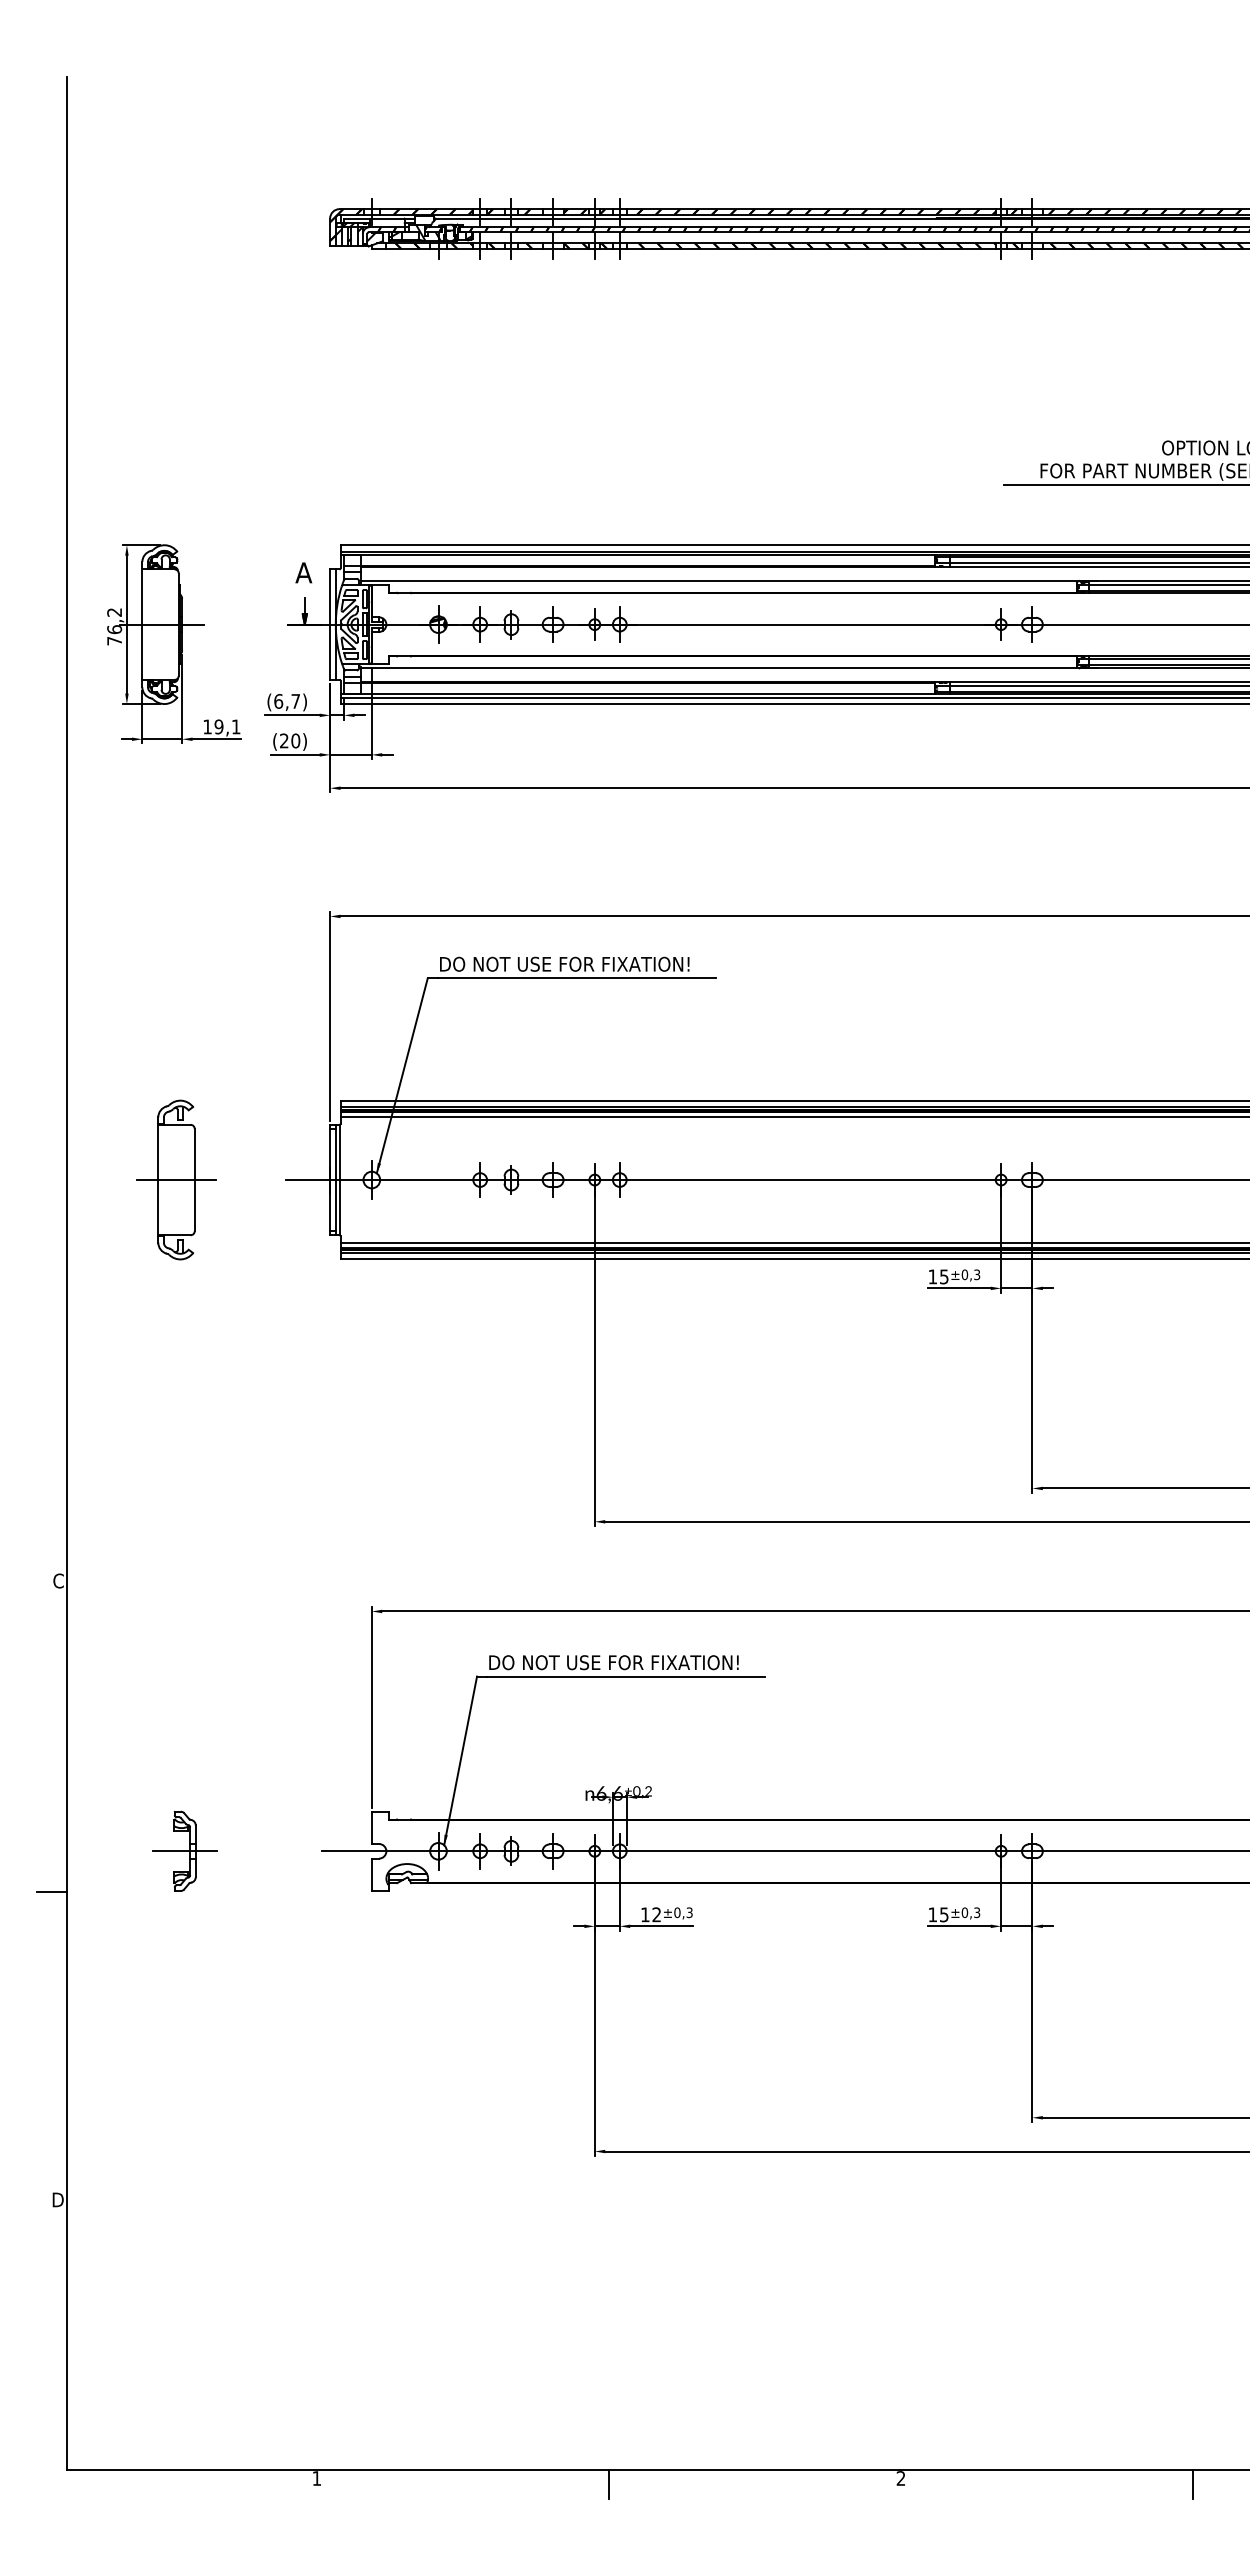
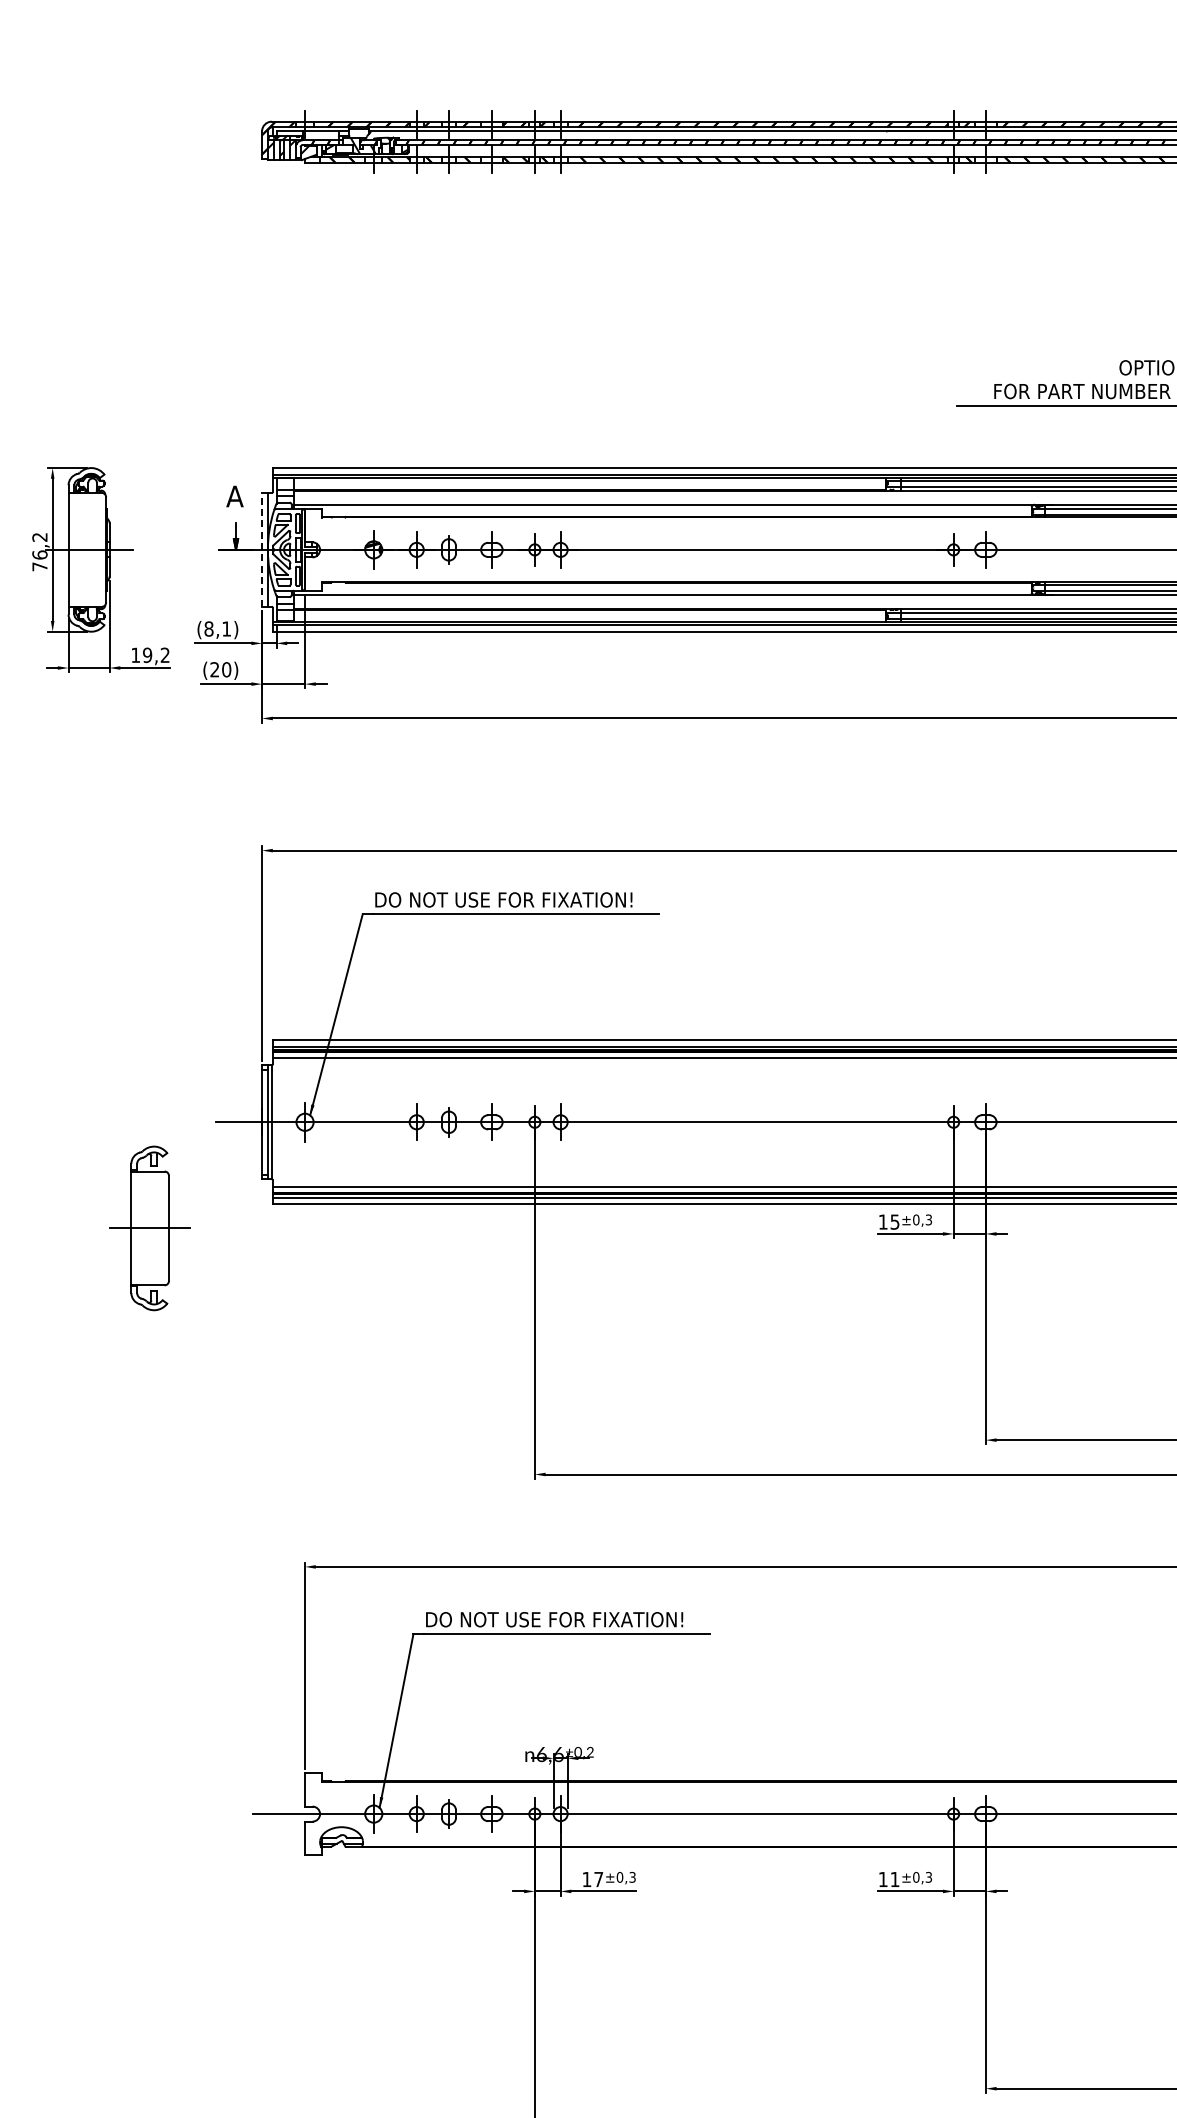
line: (330, 624) -> (262, 549), solid -> dashed
text: (286, 701) -> (217, 629), (6,7) -> (8,1)
text: (235, 726) -> (164, 654), 19,1 -> 19,2
part: (176, 1179) -> (150, 1227), moved
part: (184, 1850) -> (111, 1813), removed
text: (656, 1914) -> (598, 1879), 12 -> 17
text: (944, 1914) -> (895, 1879), 15 -> 11

